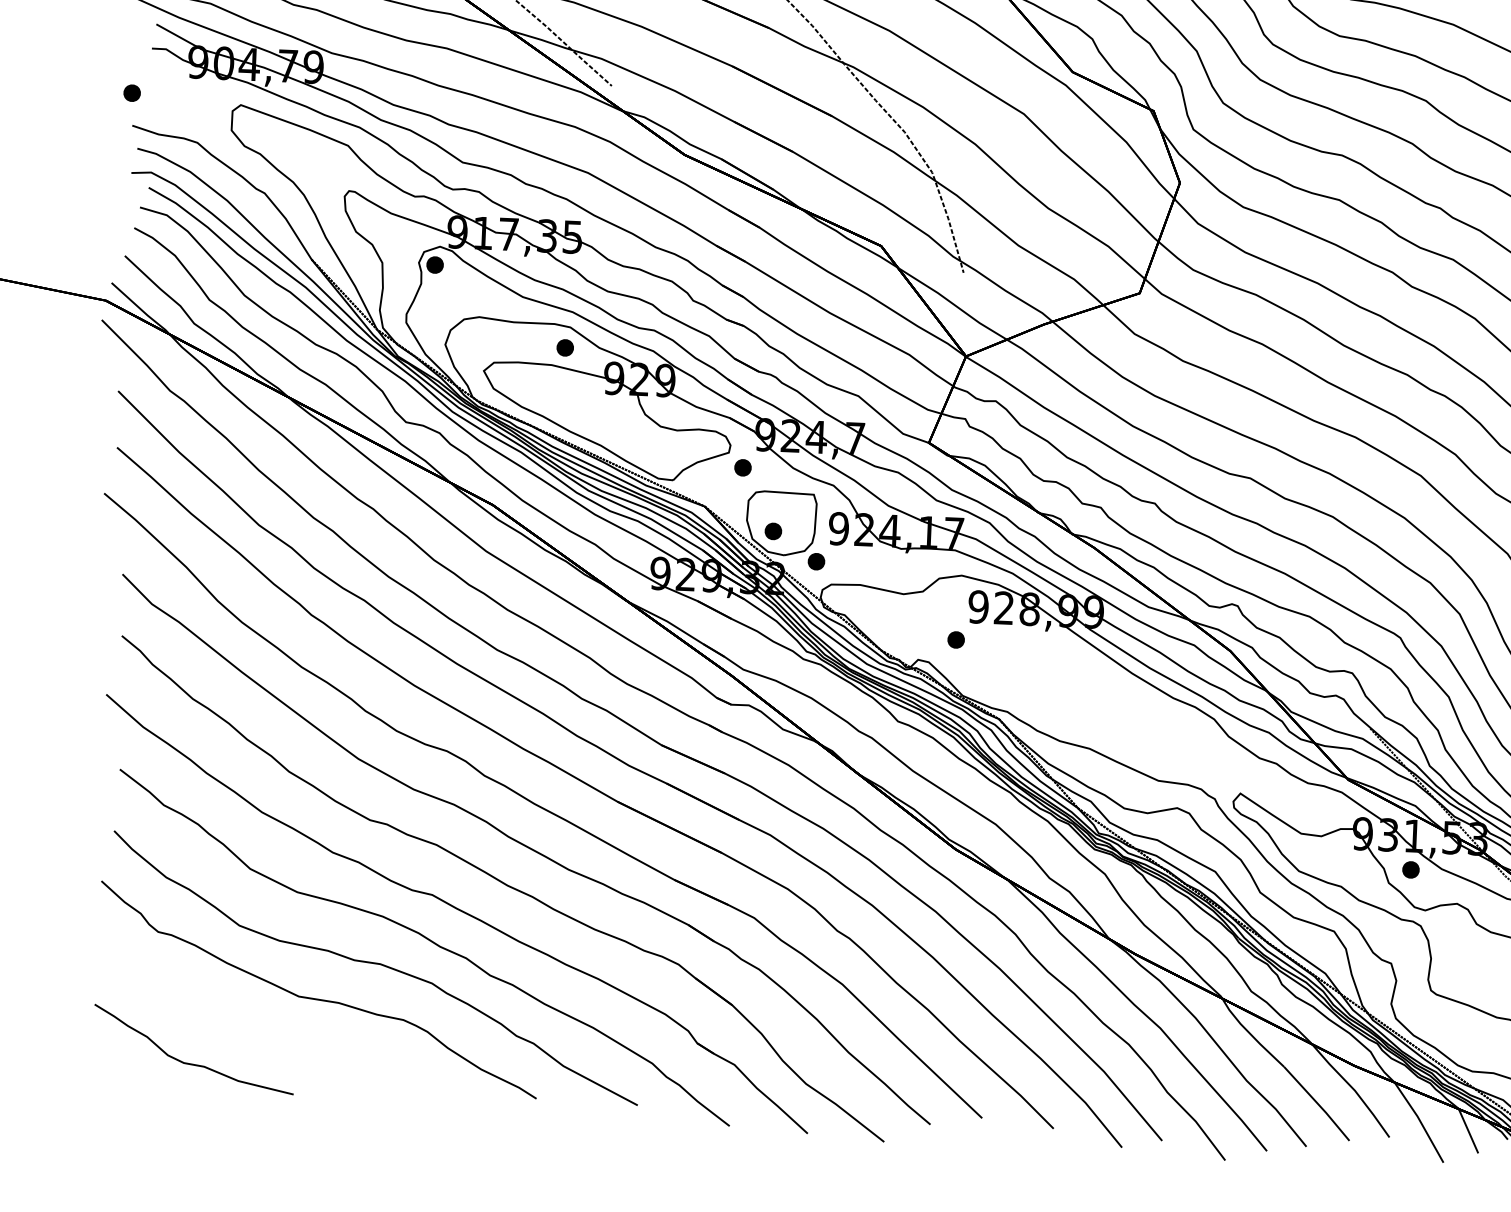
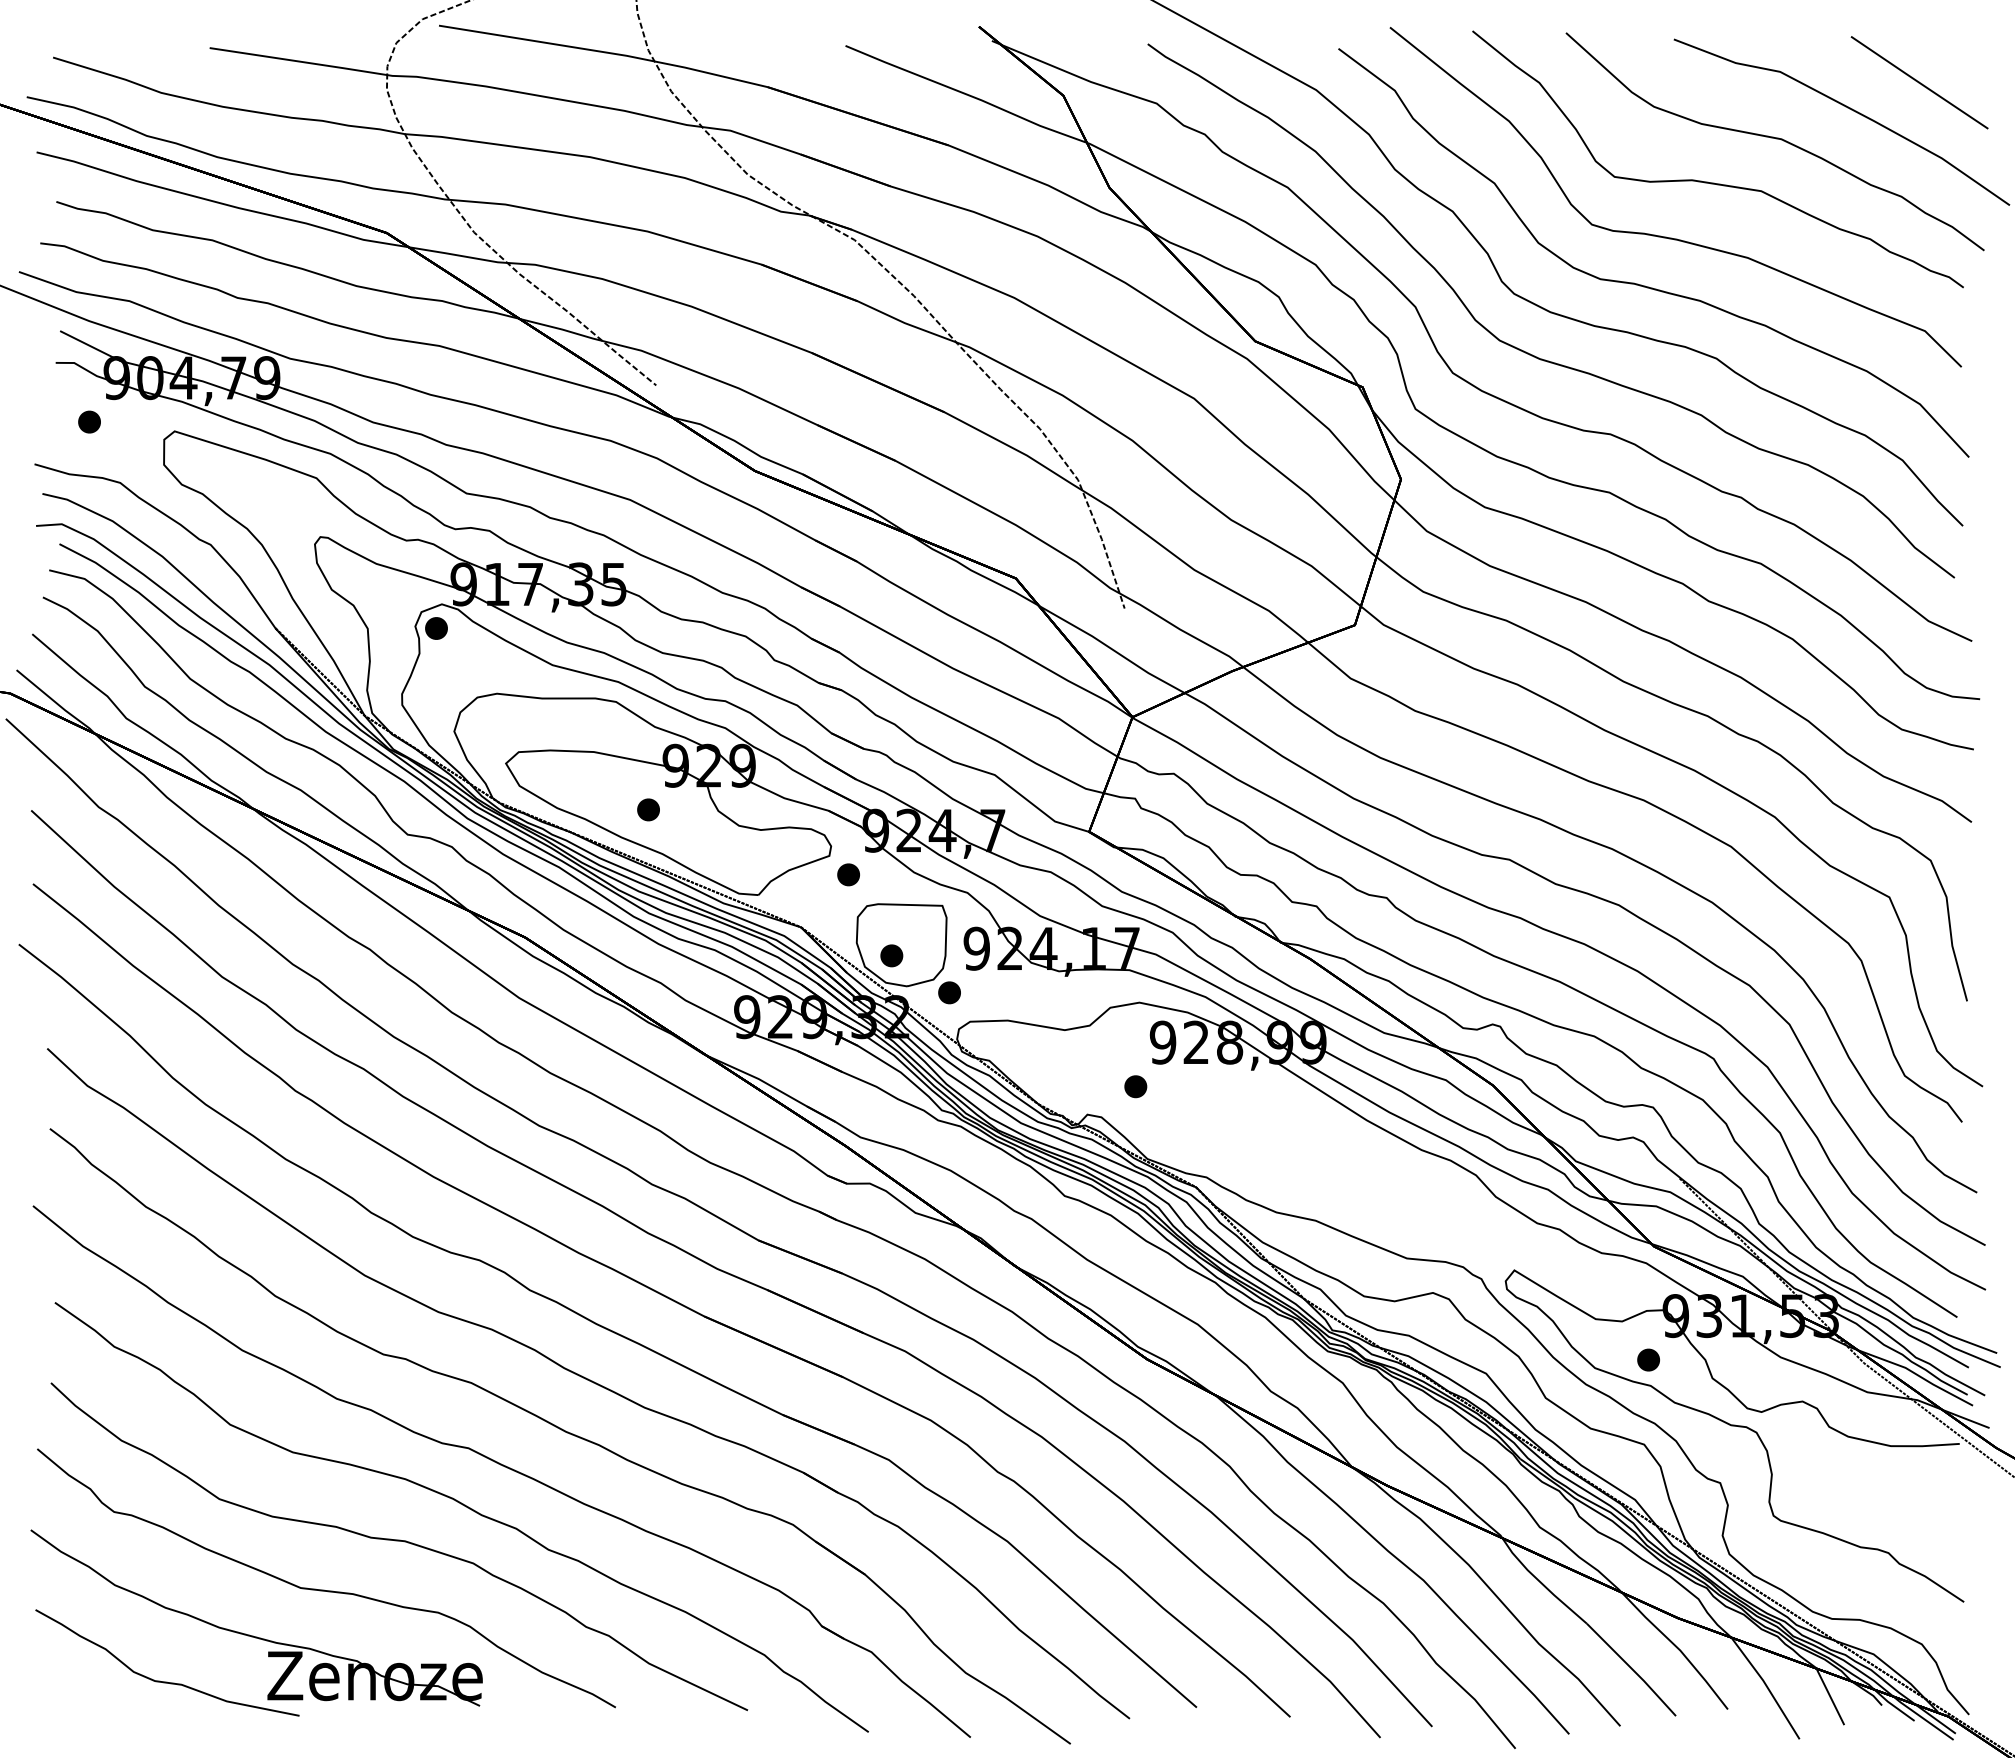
part: (132, 92) -> (89, 421), moved
part: (565, 347) -> (648, 809), moved
part: (1410, 869) -> (1648, 1359), moved
part: (261, 1031) -> (253, 1635), added

